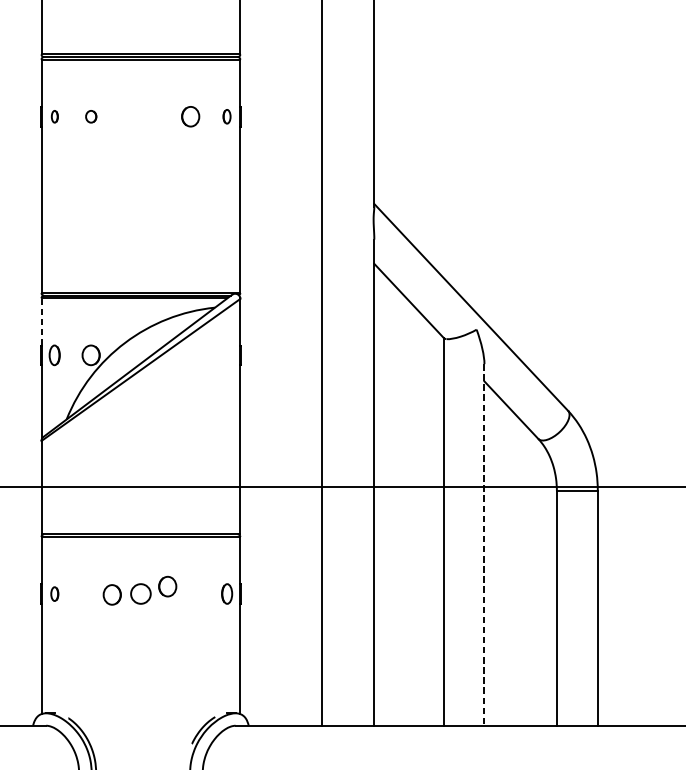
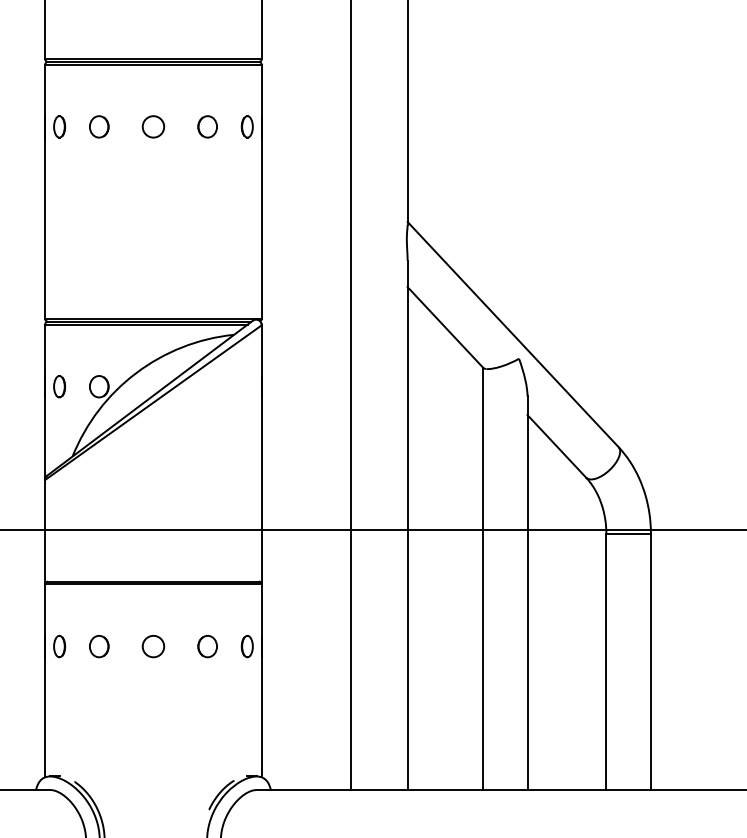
part: (54, 116) -> (59, 126), size x1.67
part: (91, 116) -> (99, 126), size x1.67
circle: (140, 116) -> (153, 126), added
part: (226, 116) -> (246, 126), size x1.43
line: (41, 322) -> (45, 350), dashed -> solid
line: (484, 545) -> (527, 593), dashed -> solid
part: (167, 586) -> (207, 646), moved
part: (54, 593) -> (59, 646), size x1.43
part: (112, 594) -> (99, 646), moved

